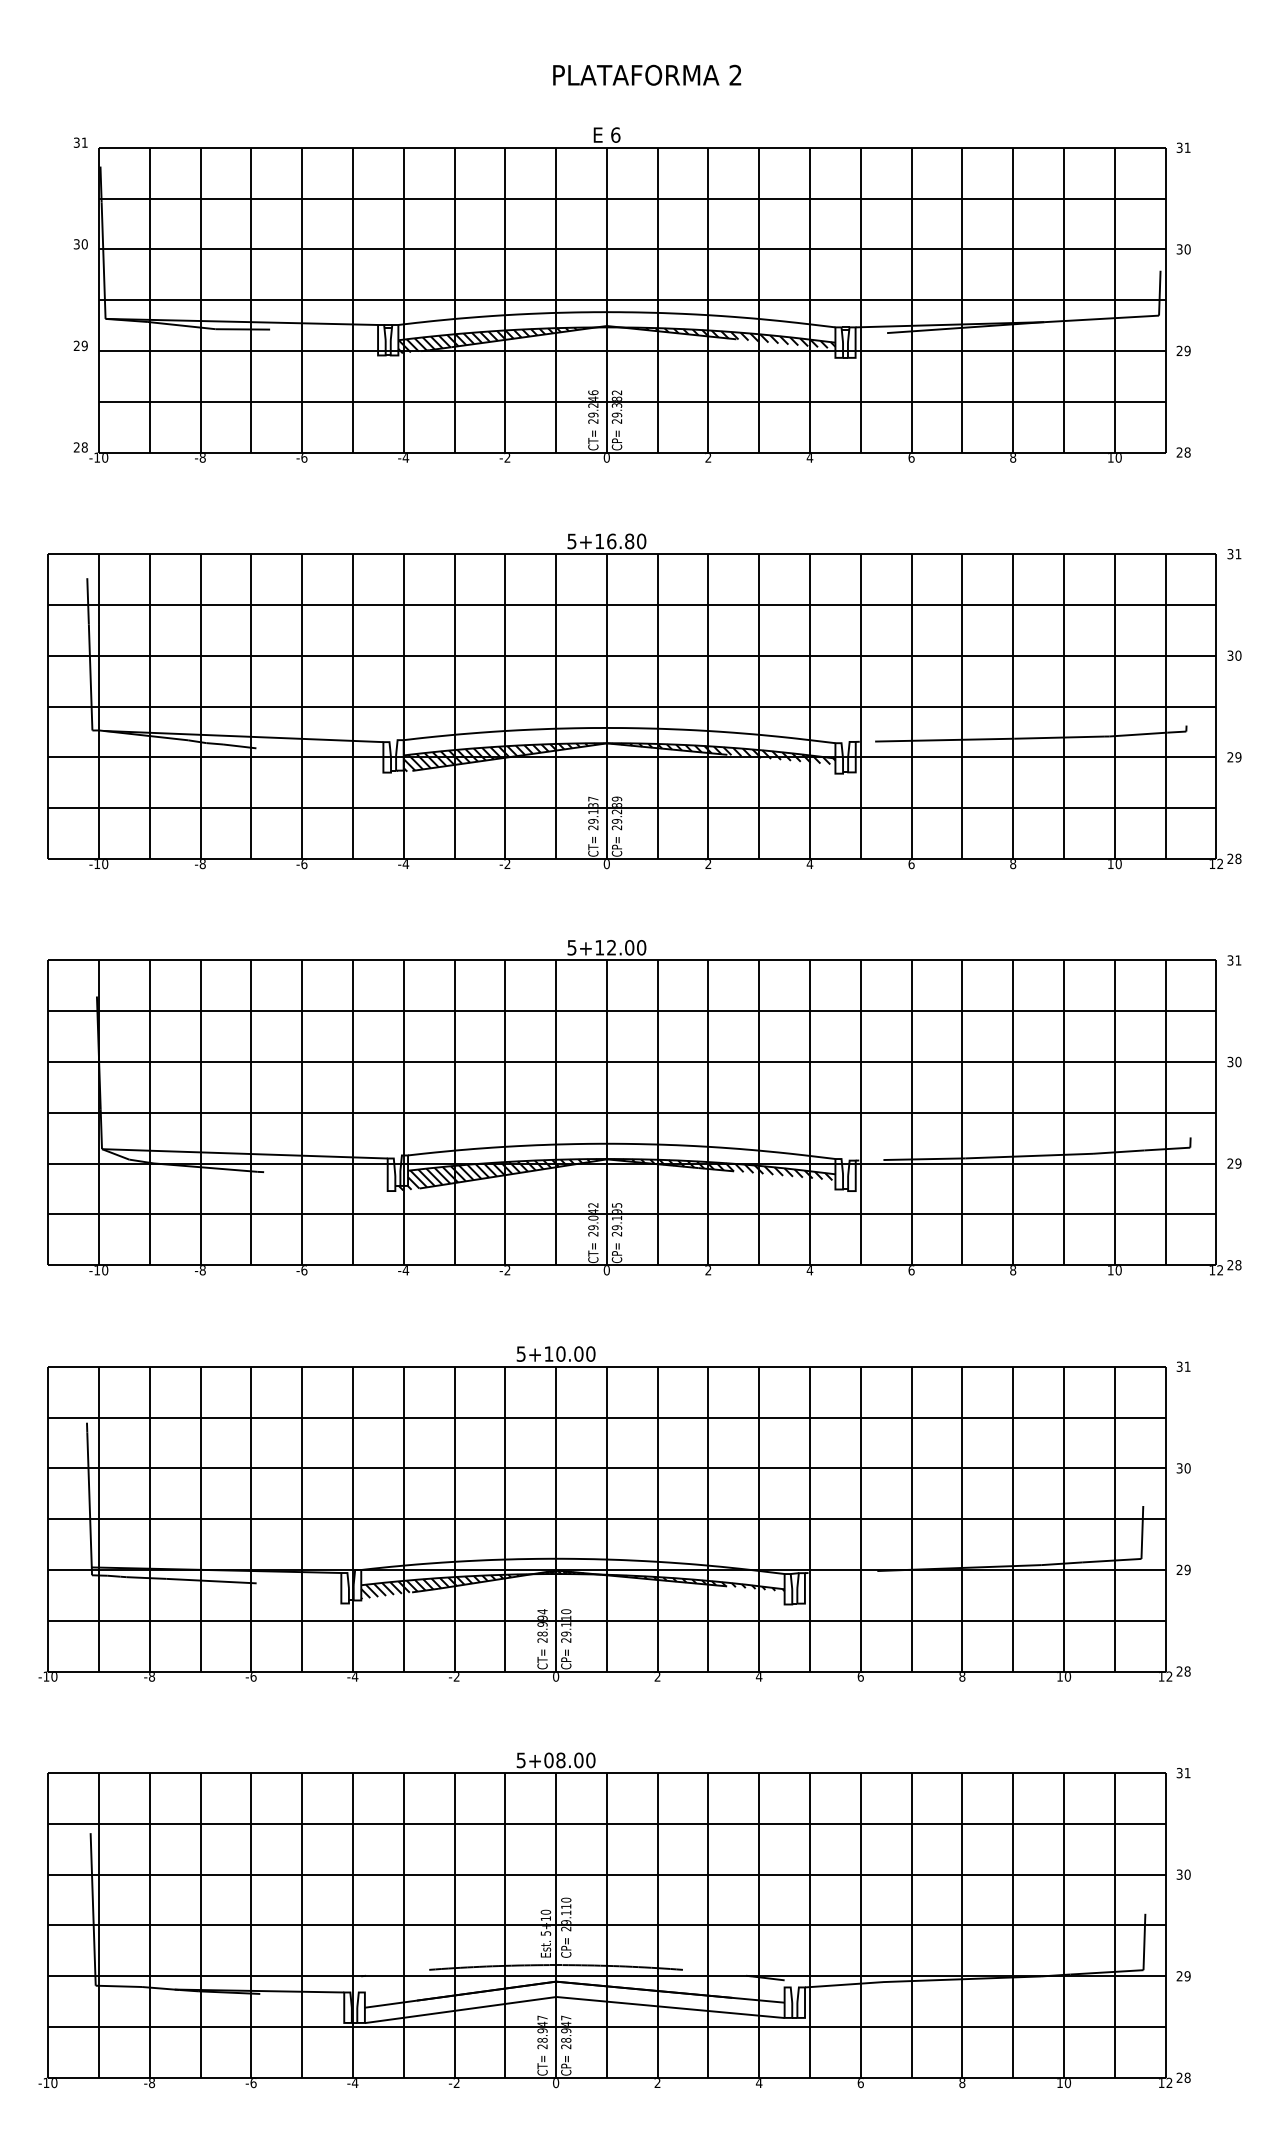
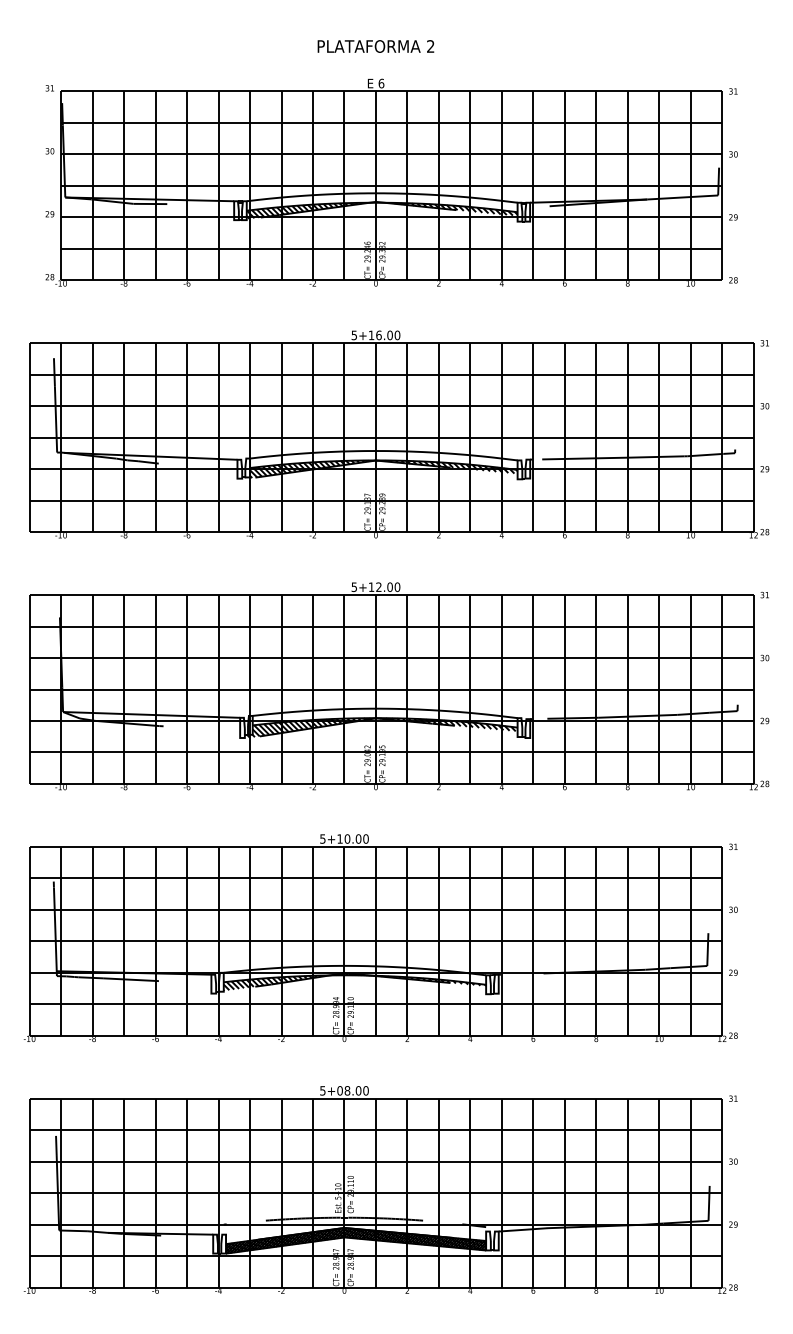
text: (646, 75) -> (375, 46), moved
text: (628, 539) -> (389, 334), 5+16.80 -> 5+16.00
hatch: (575, 2001) -> (356, 1240), added

